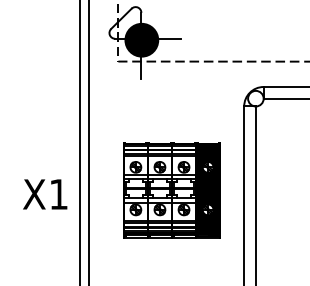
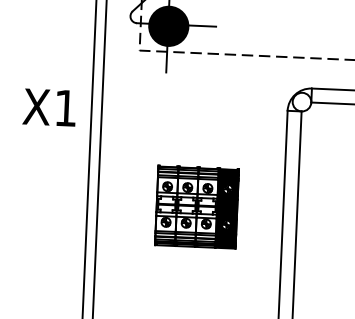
part: (171, 190) -> (196, 207), size x0.7
text: (45, 194) -> (49, 107), moved

